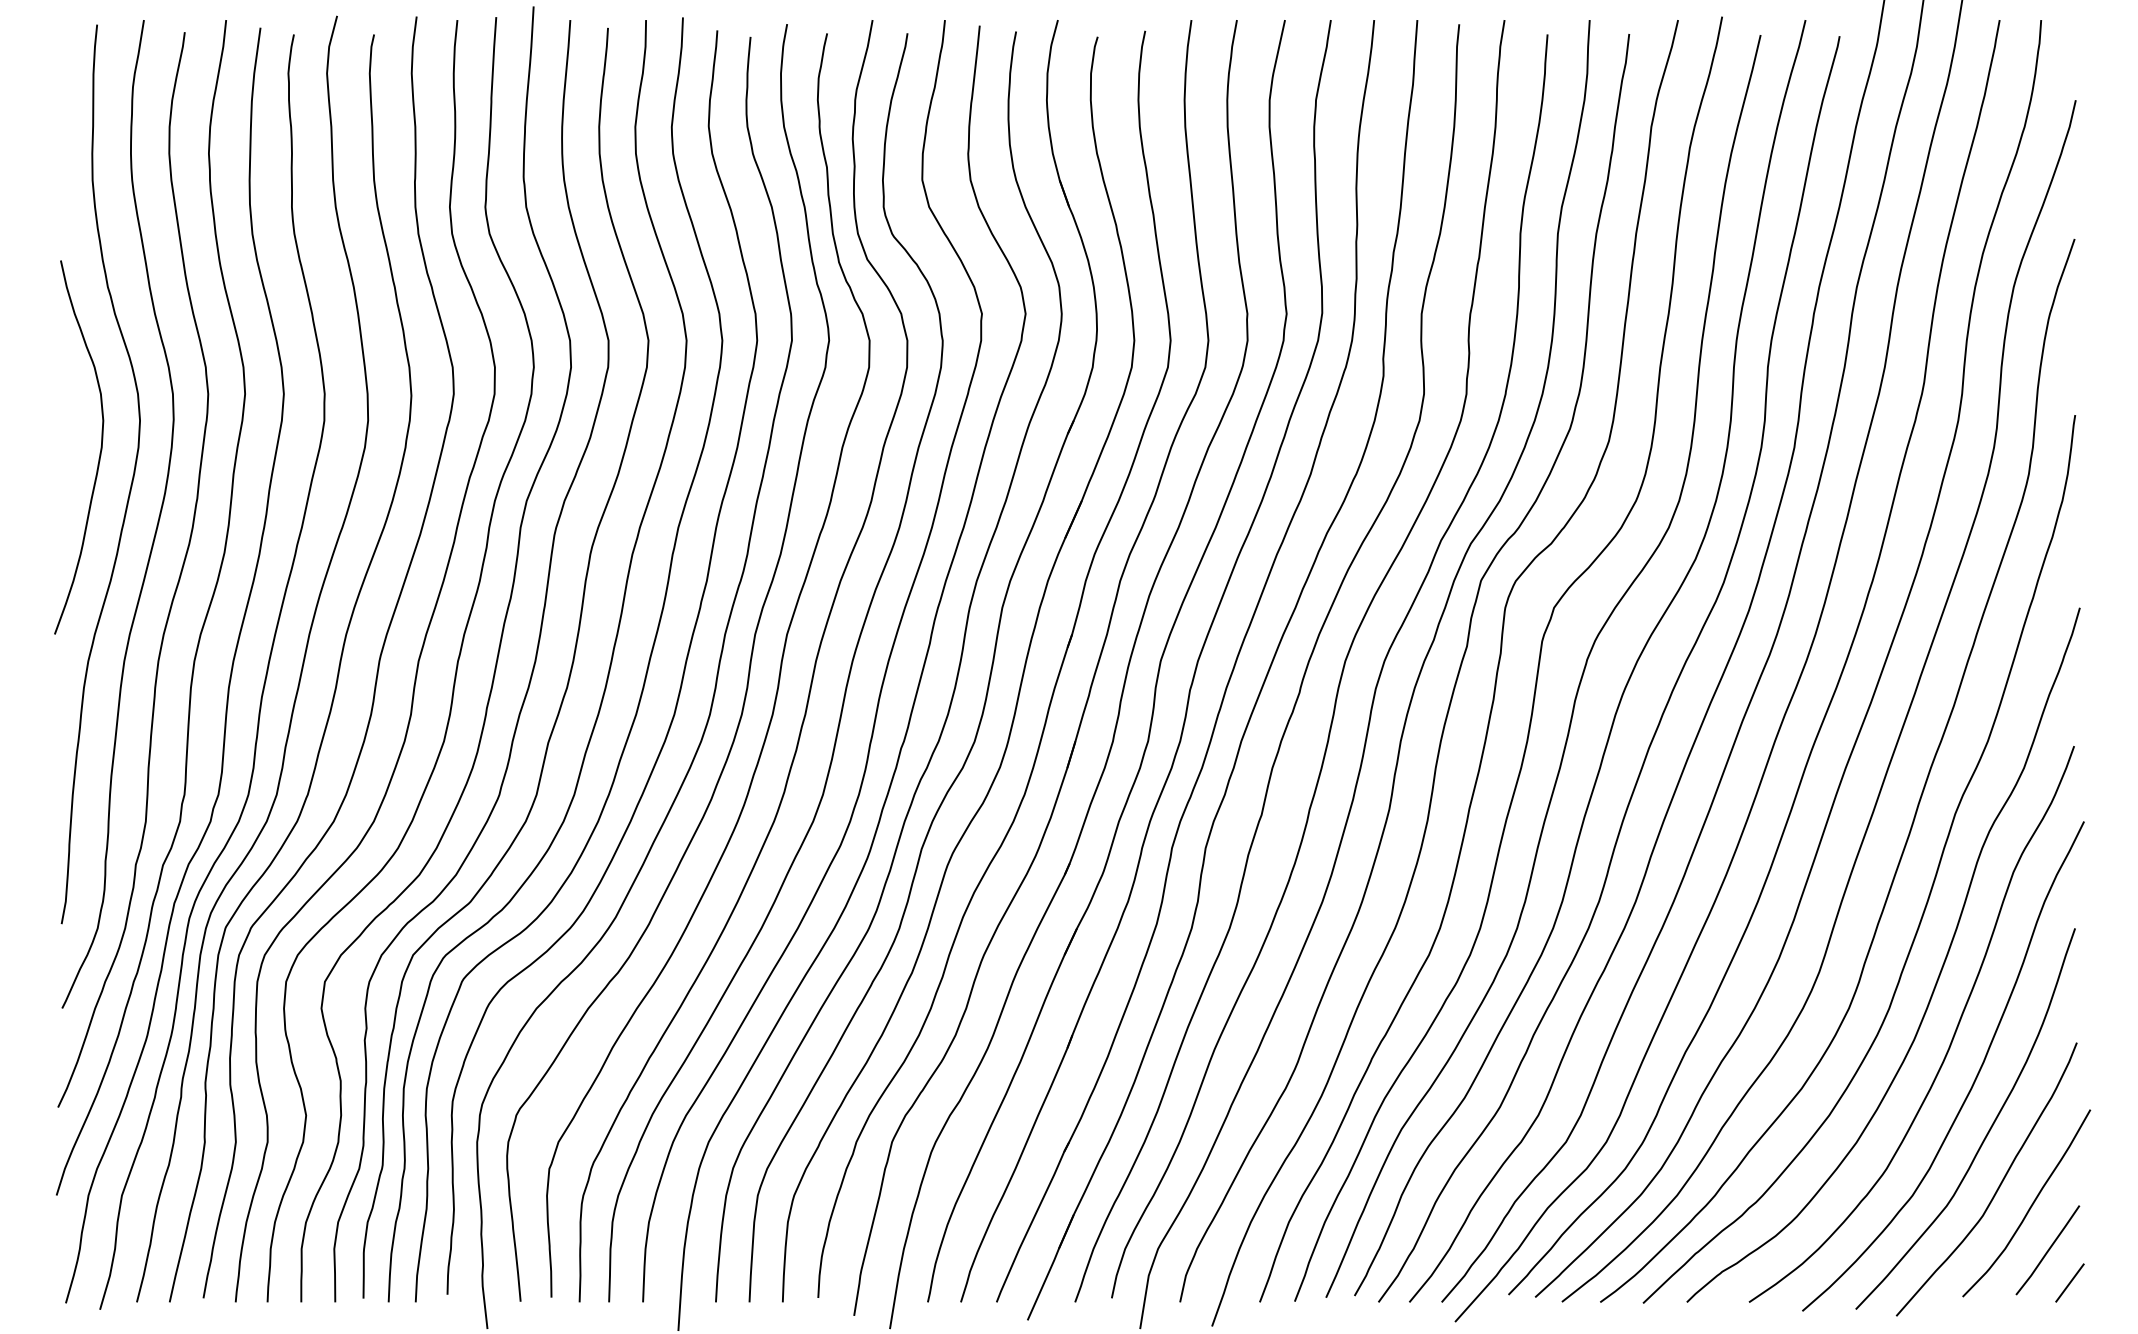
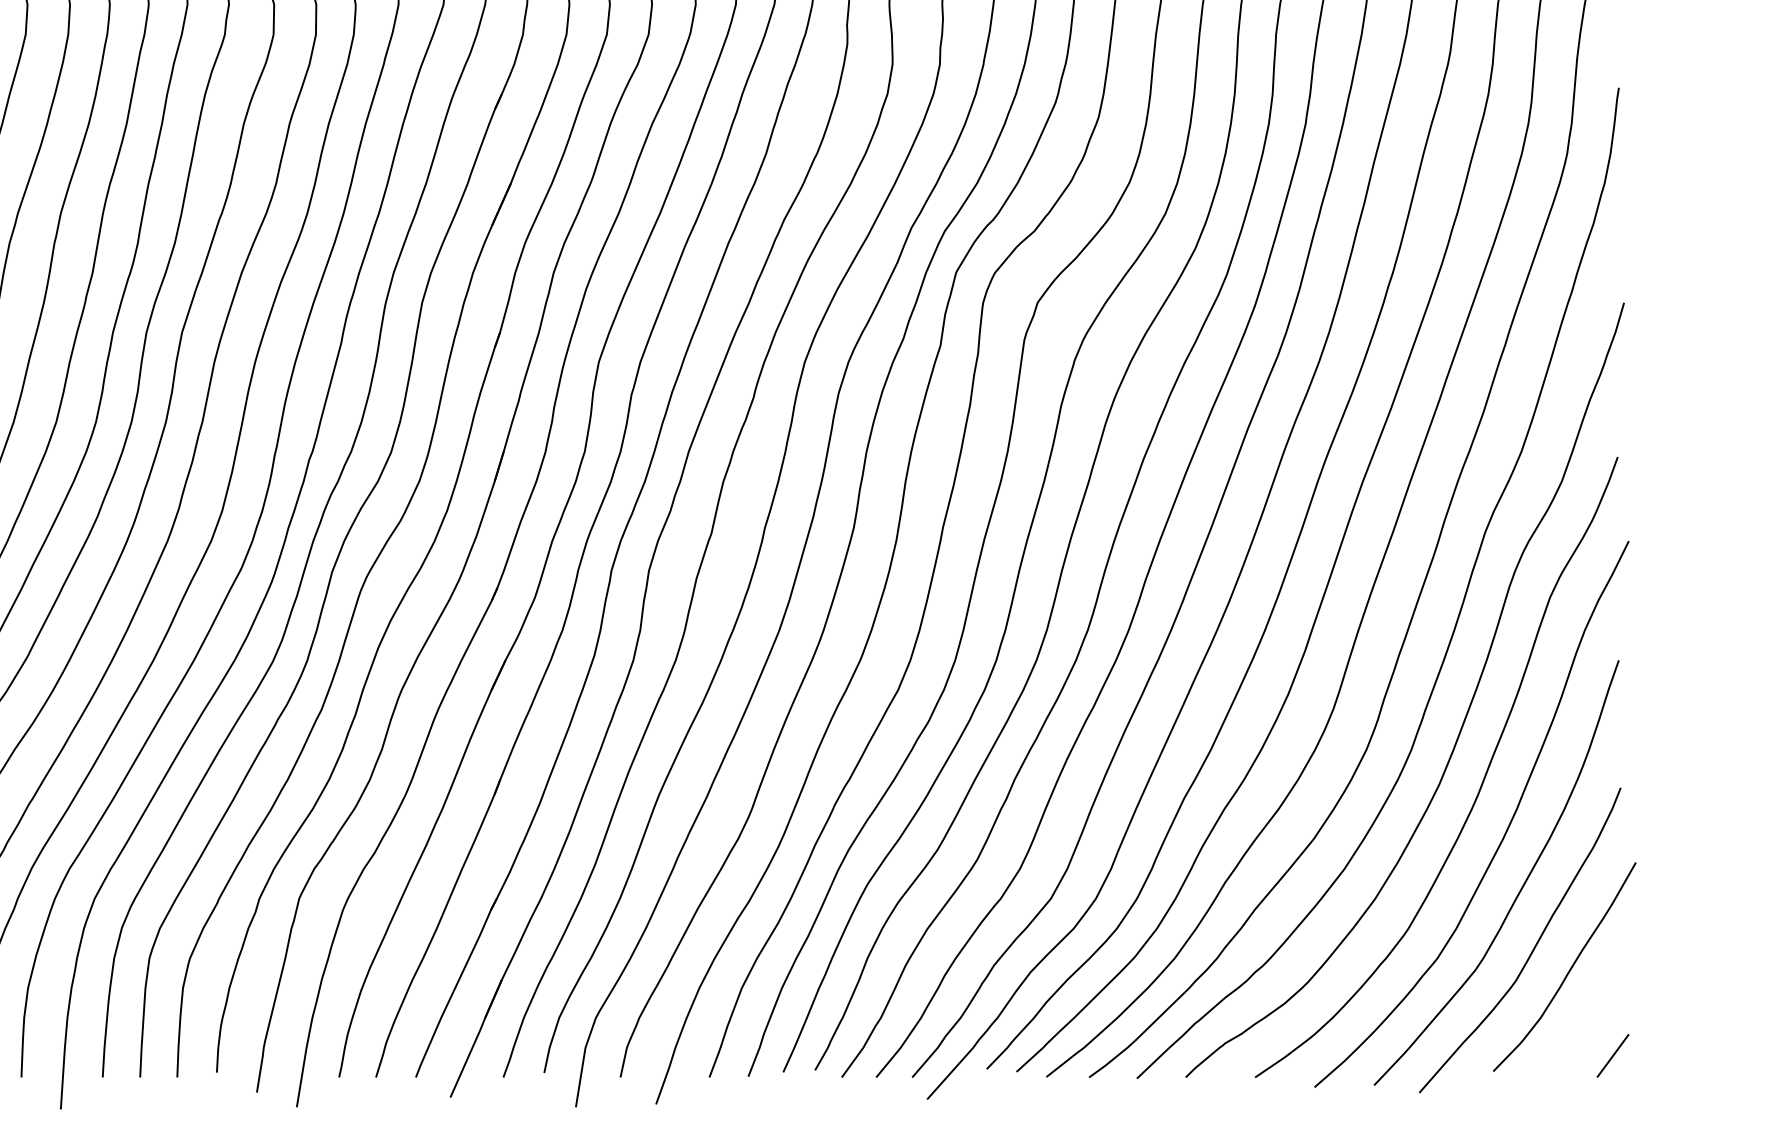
line: (2047, 1250) -> (1587, 1019), removed

